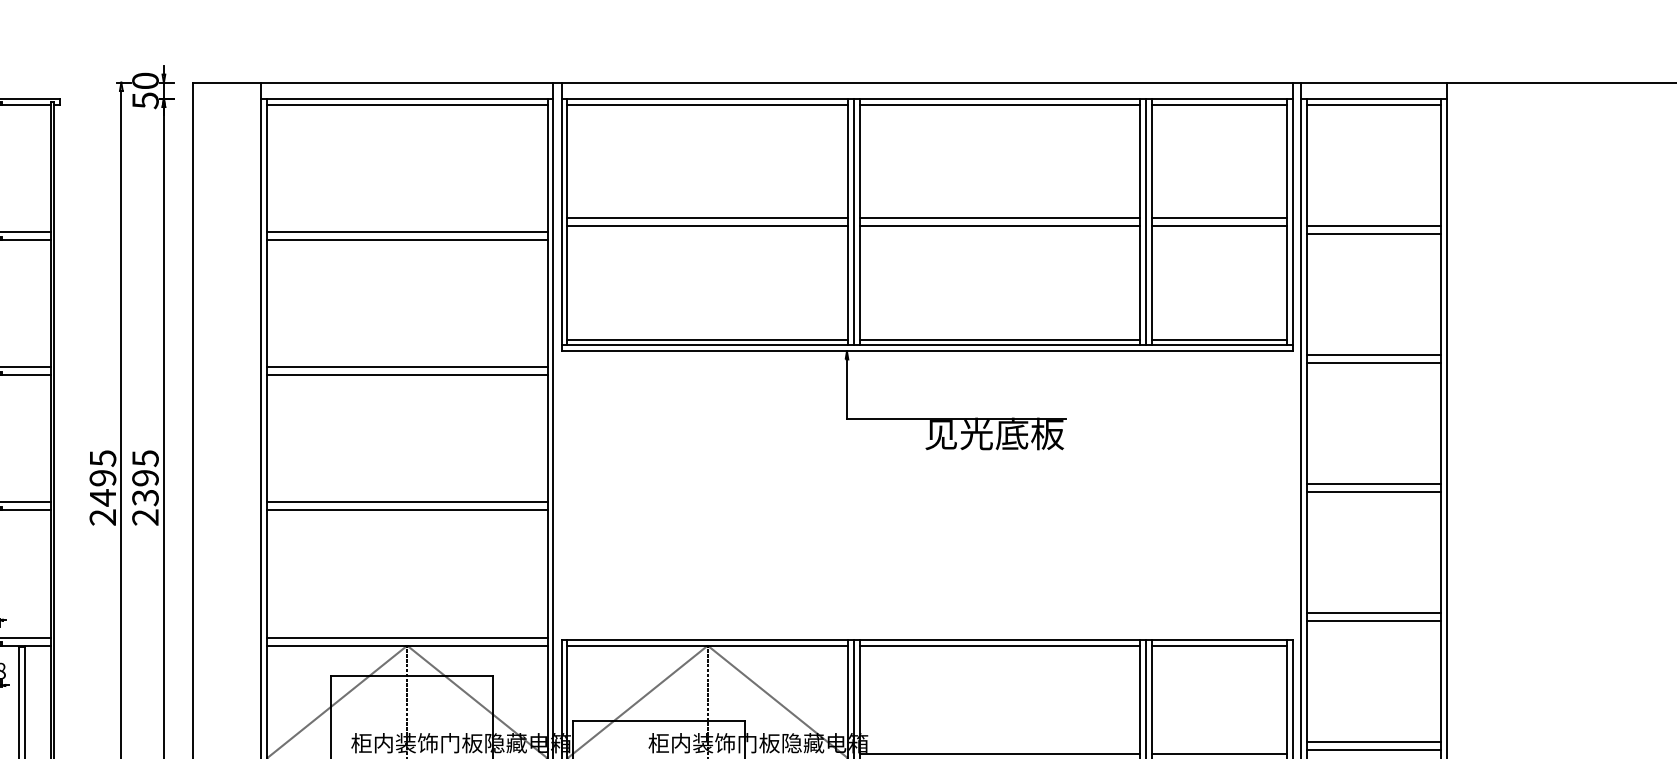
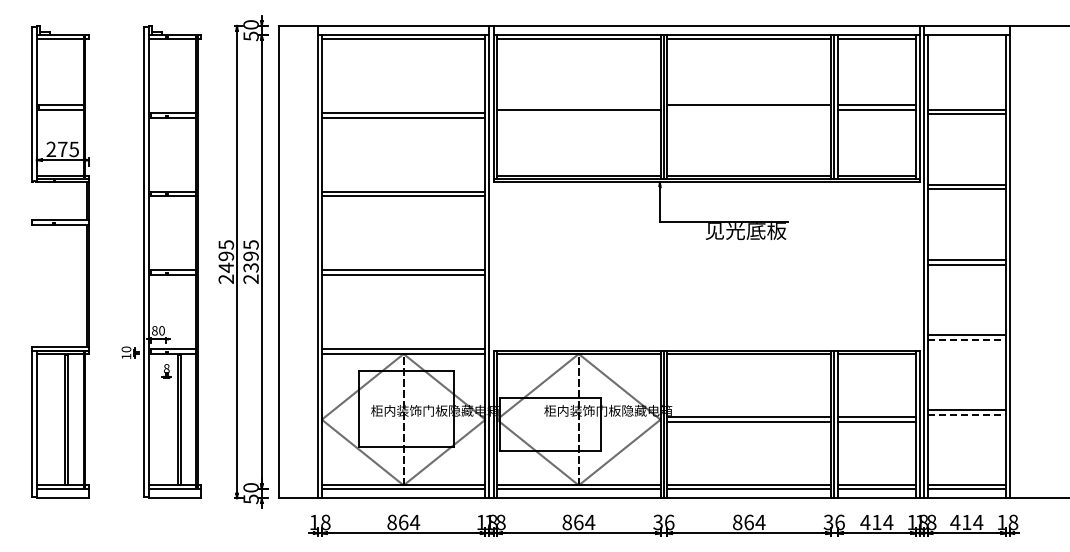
line: (1373, 104) -> (966, 38), removed
line: (707, 217) -> (578, 104), removed
line: (998, 226) -> (748, 109), removed
line: (1374, 620) -> (967, 339), solid -> dashed
line: (1374, 749) -> (967, 414), solid -> dashed

